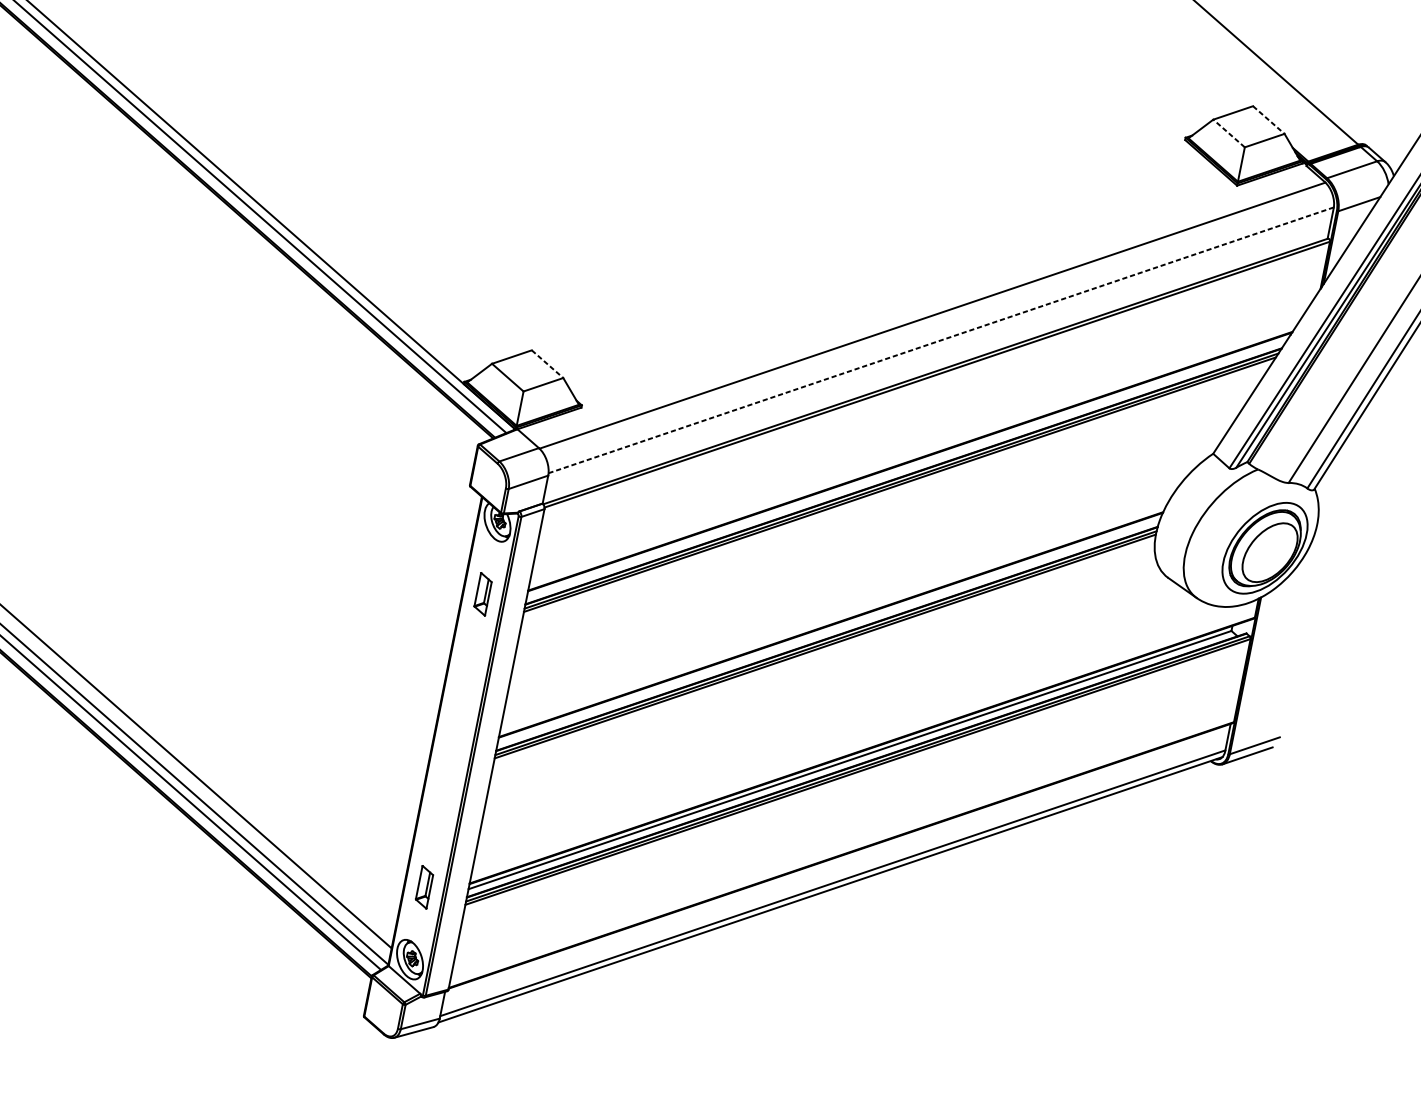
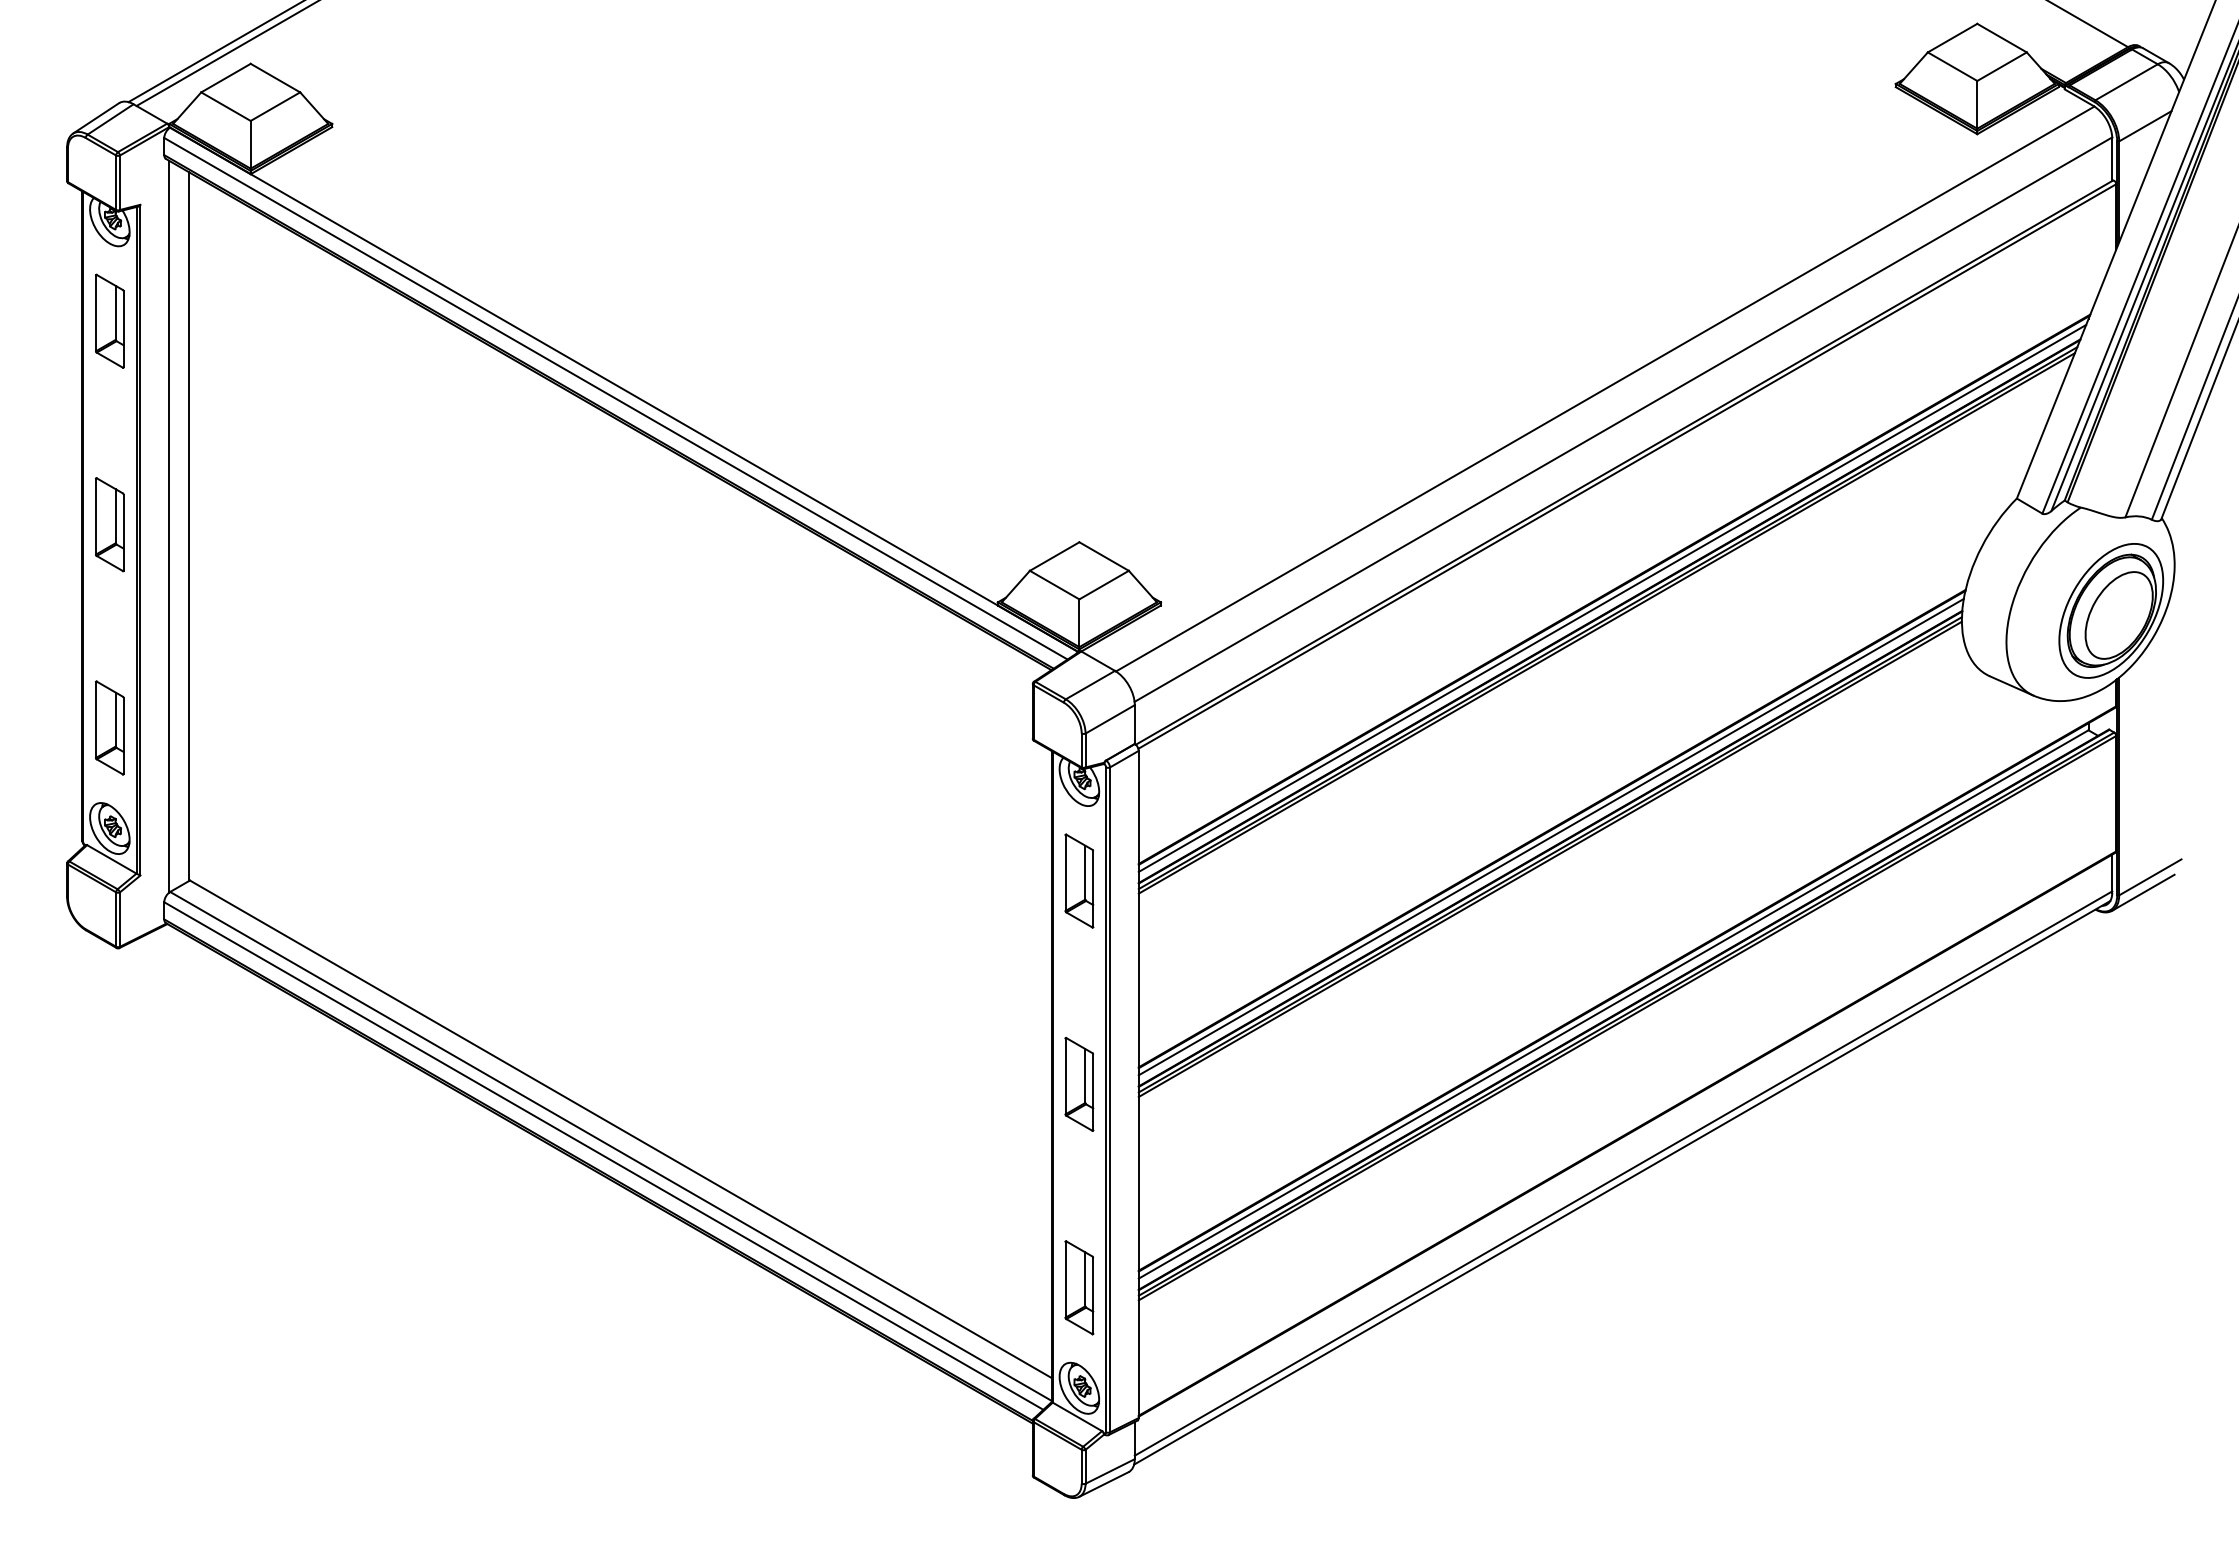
line: (1269, 120) -> (2002, 38), dashed -> solid
line: (1229, 133) -> (1952, 66), dashed -> solid
line: (940, 340) -> (1622, 419), dashed -> solid
line: (547, 364) -> (1104, 556), dashed -> solid
line: (907, 466) -> (1612, 597), added
part: (483, 593) -> (1079, 880), size x1.67
line: (828, 630) -> (1550, 836), added
part: (453, 740) -> (1079, 1083), added
part: (424, 887) -> (1079, 1287), size x1.67

